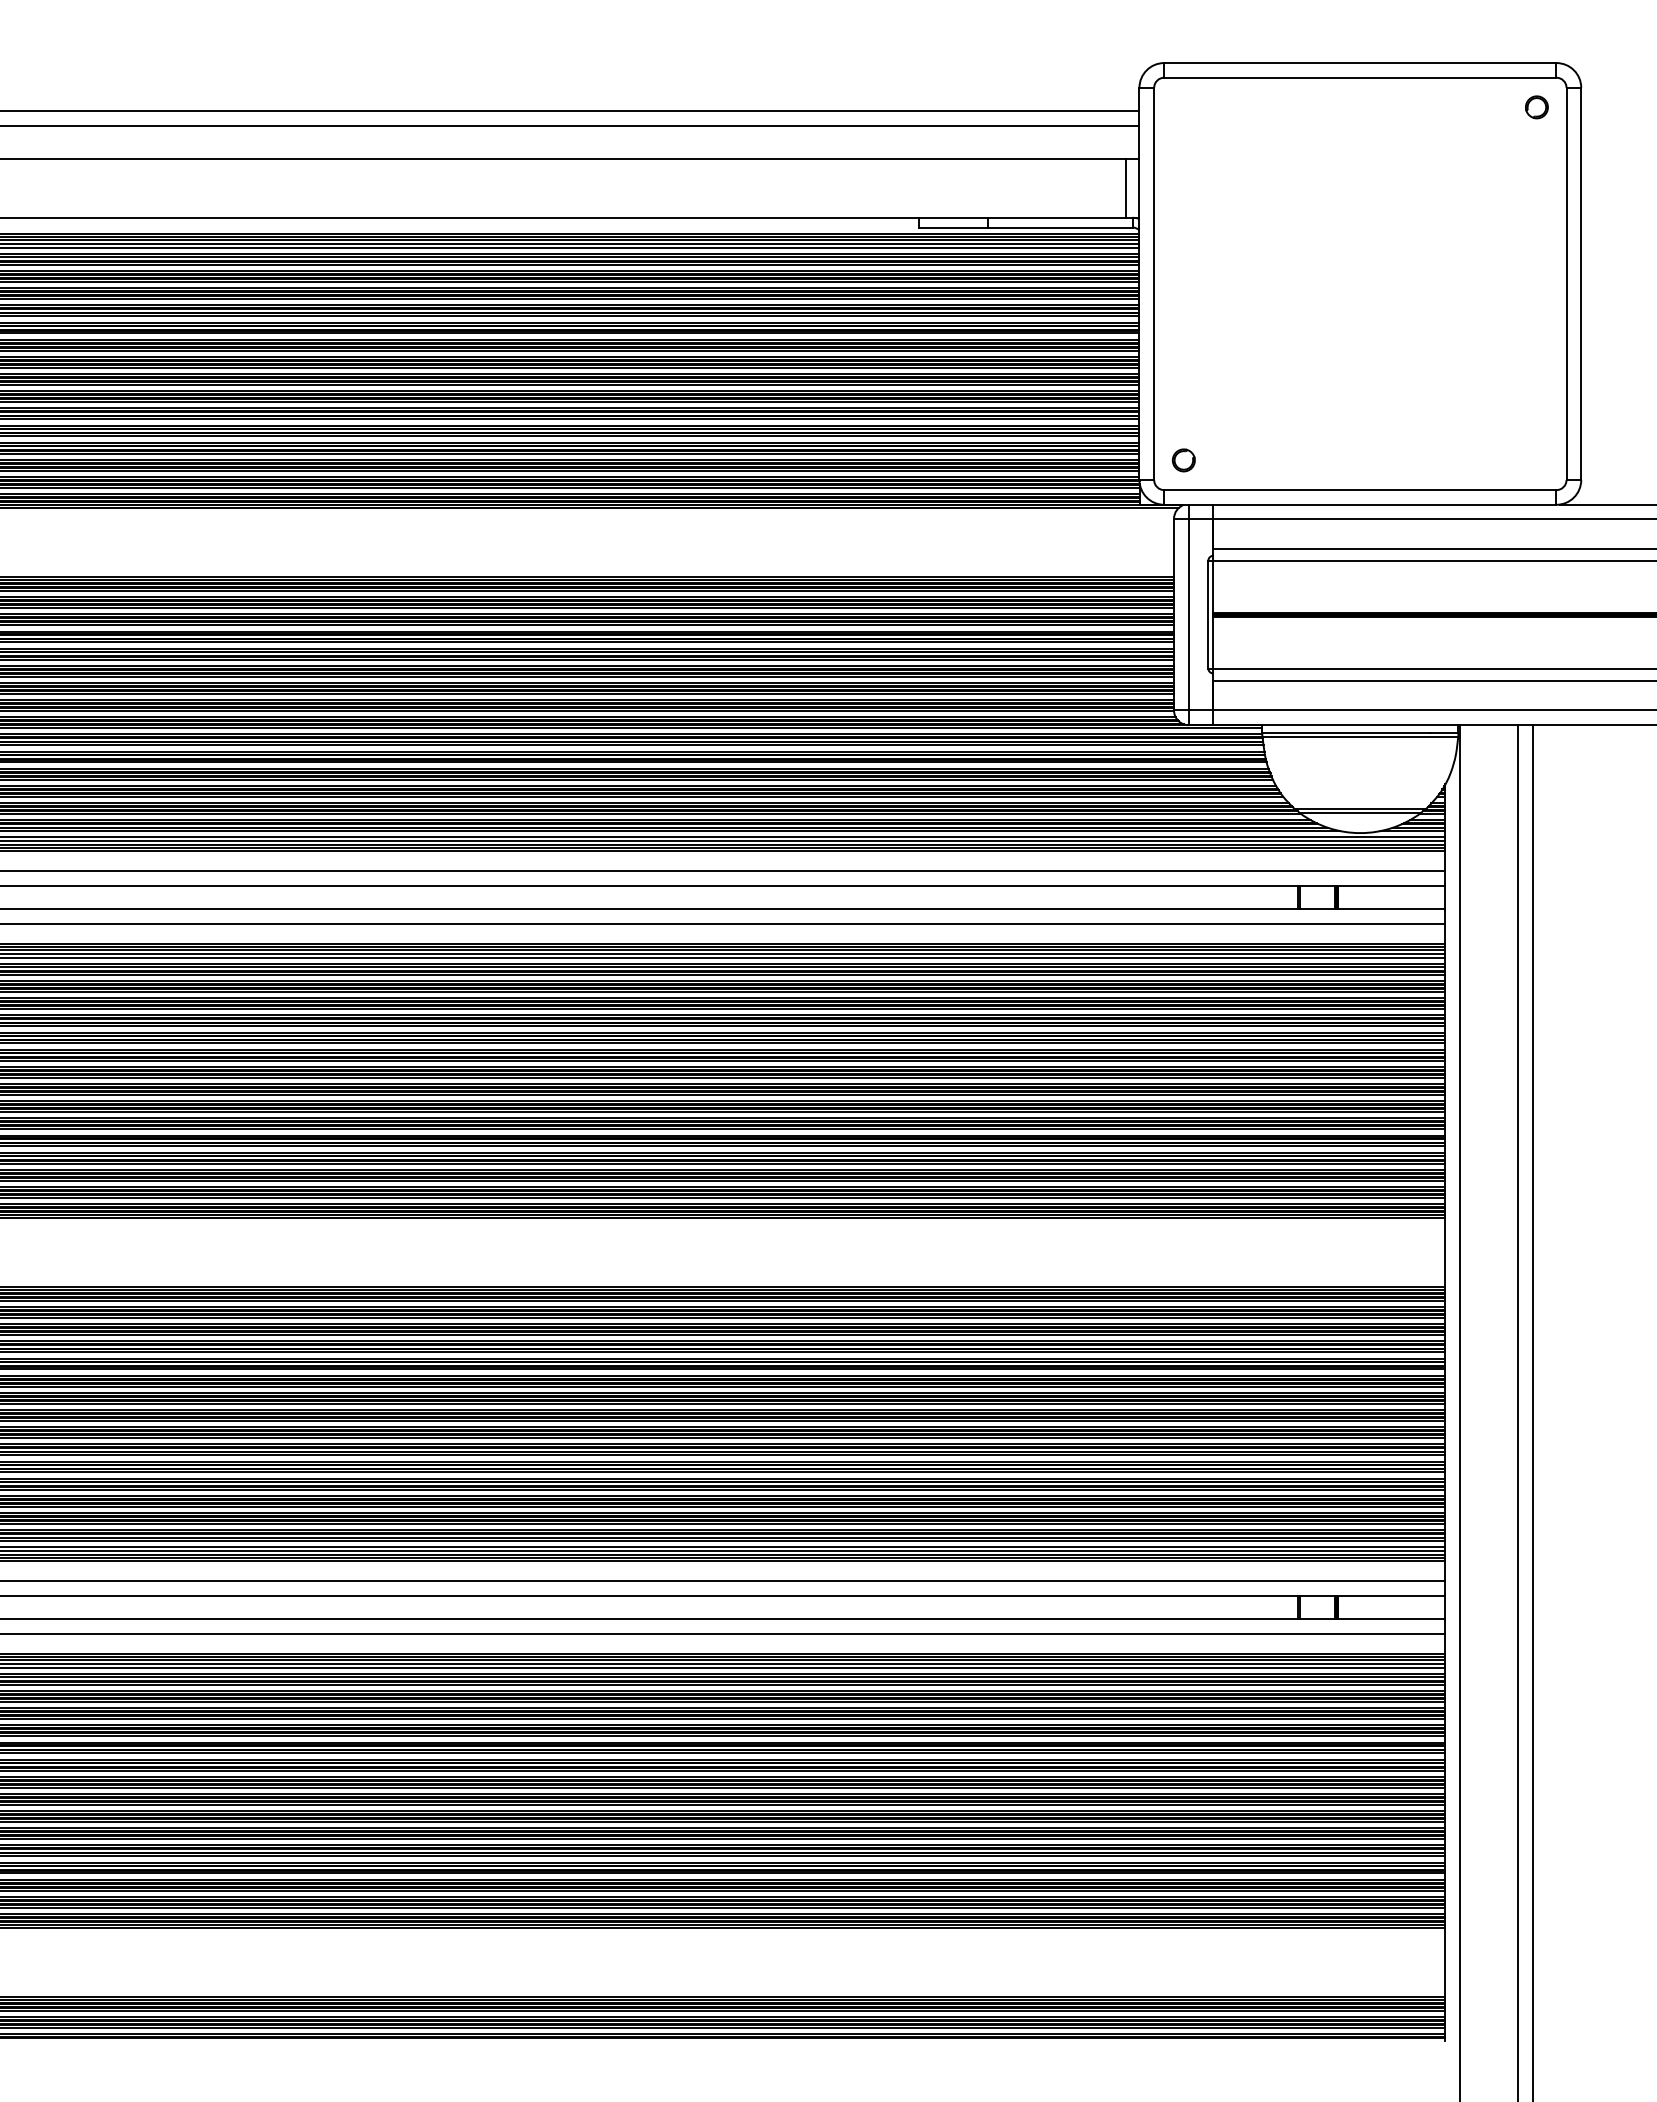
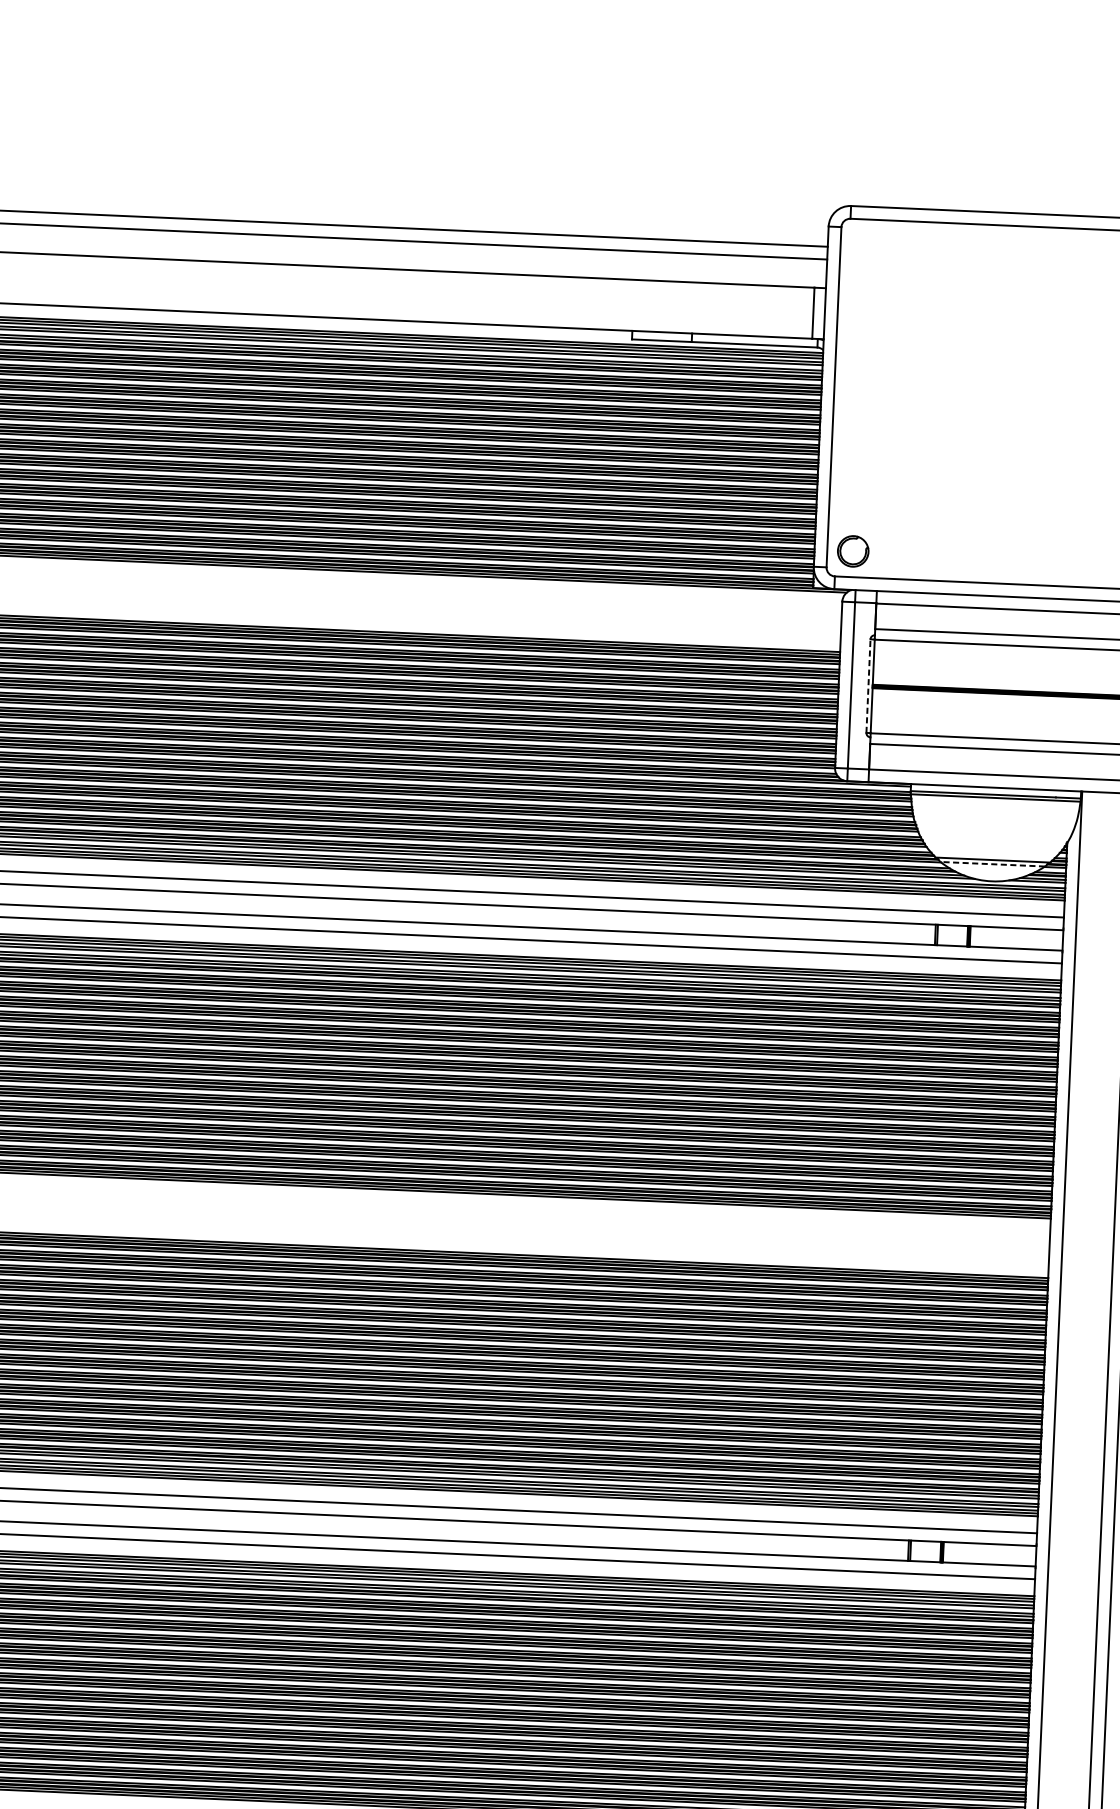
part: (1183, 460) -> (852, 551), size x1.6
line: (1208, 614) -> (868, 686), solid -> dashed
line: (1359, 813) -> (992, 864), solid -> dashed

